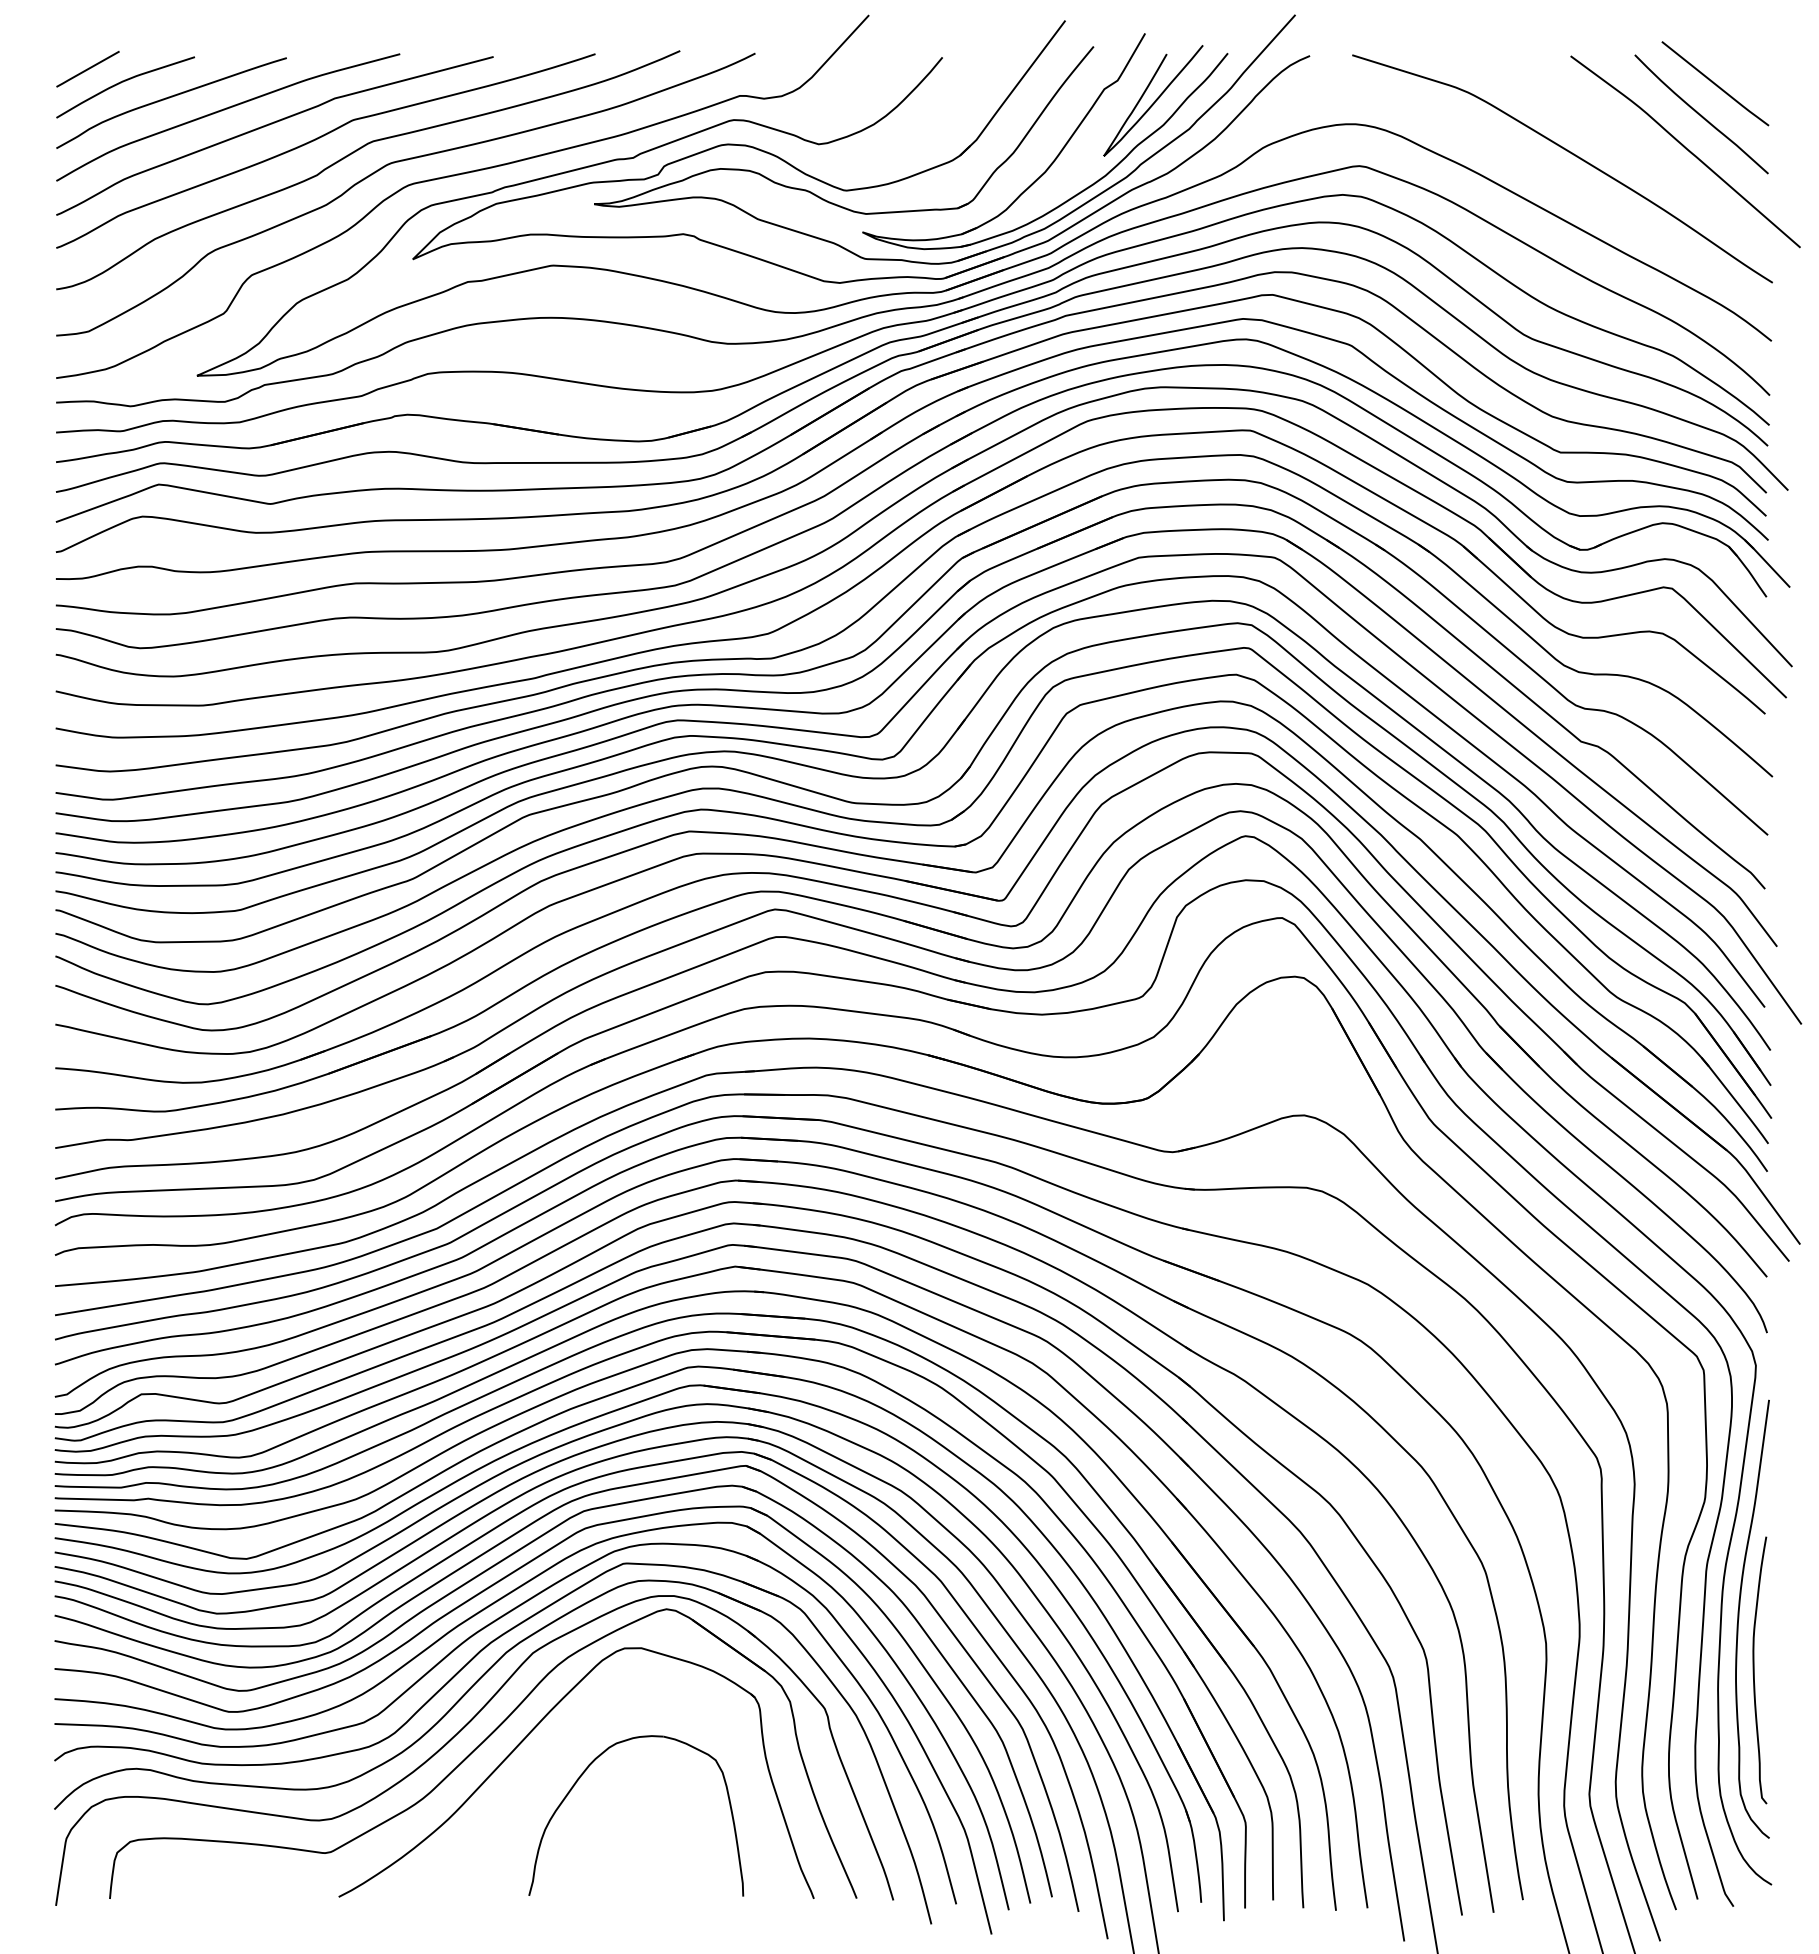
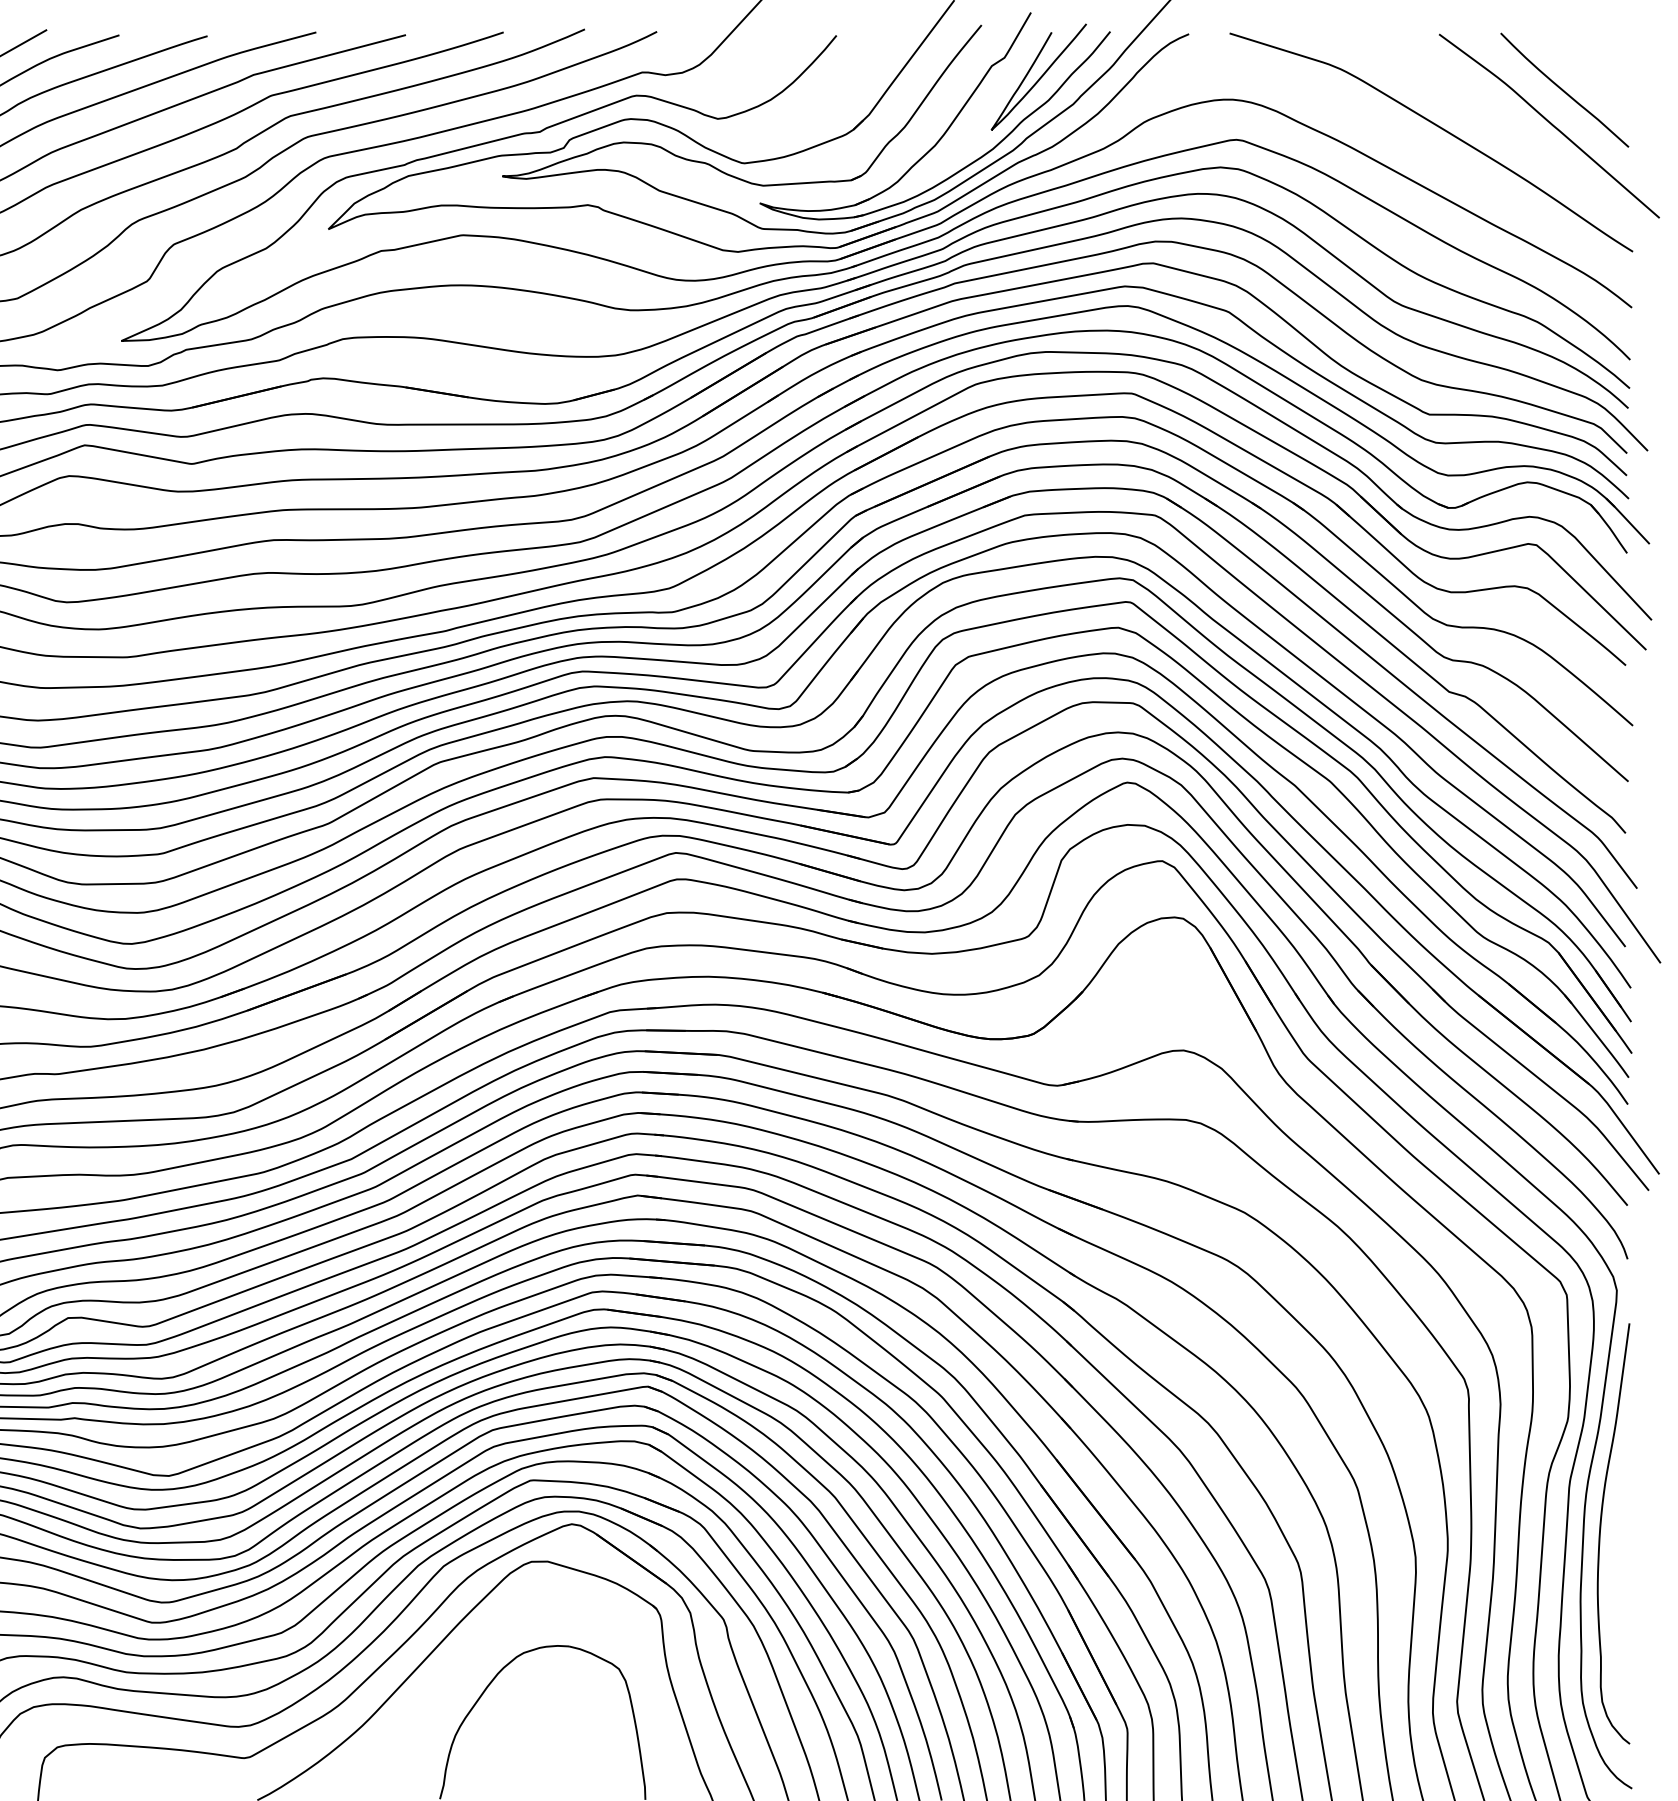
line: (1715, 83) -> (1578, 60), removed
curve: (1754, 1670) -> (1615, 1582), removed

